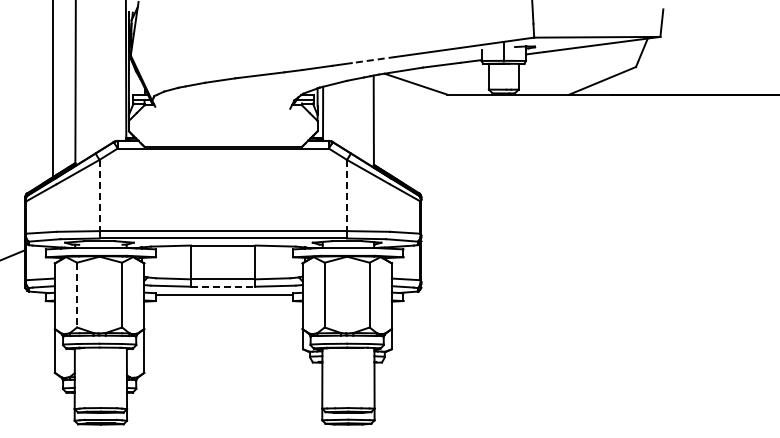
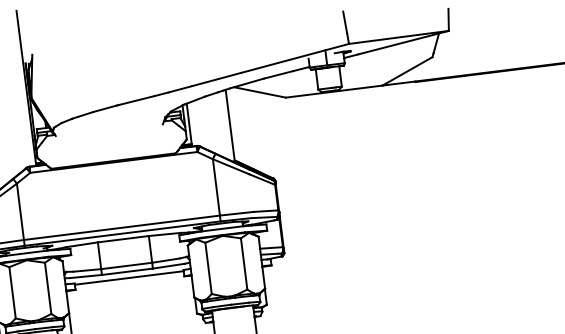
line: (373, 60) -> (224, 77), dashed -> solid
line: (99, 195) -> (20, 211), dashed -> solid
line: (347, 195) -> (216, 187), dashed -> solid
line: (223, 286) -> (127, 271), dashed -> solid
line: (77, 295) -> (12, 293), dashed -> solid

